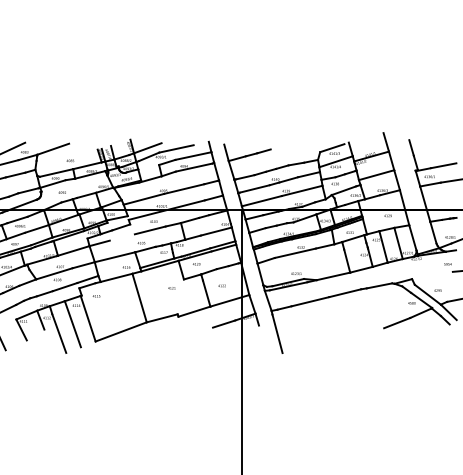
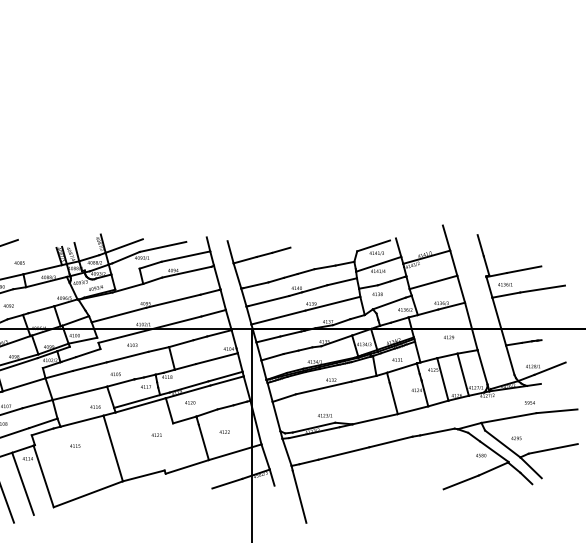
line: (121, 237) -> (88, 366), added
line: (432, 275) -> (509, 418), added
text: (96, 296) -> (75, 446), moved

